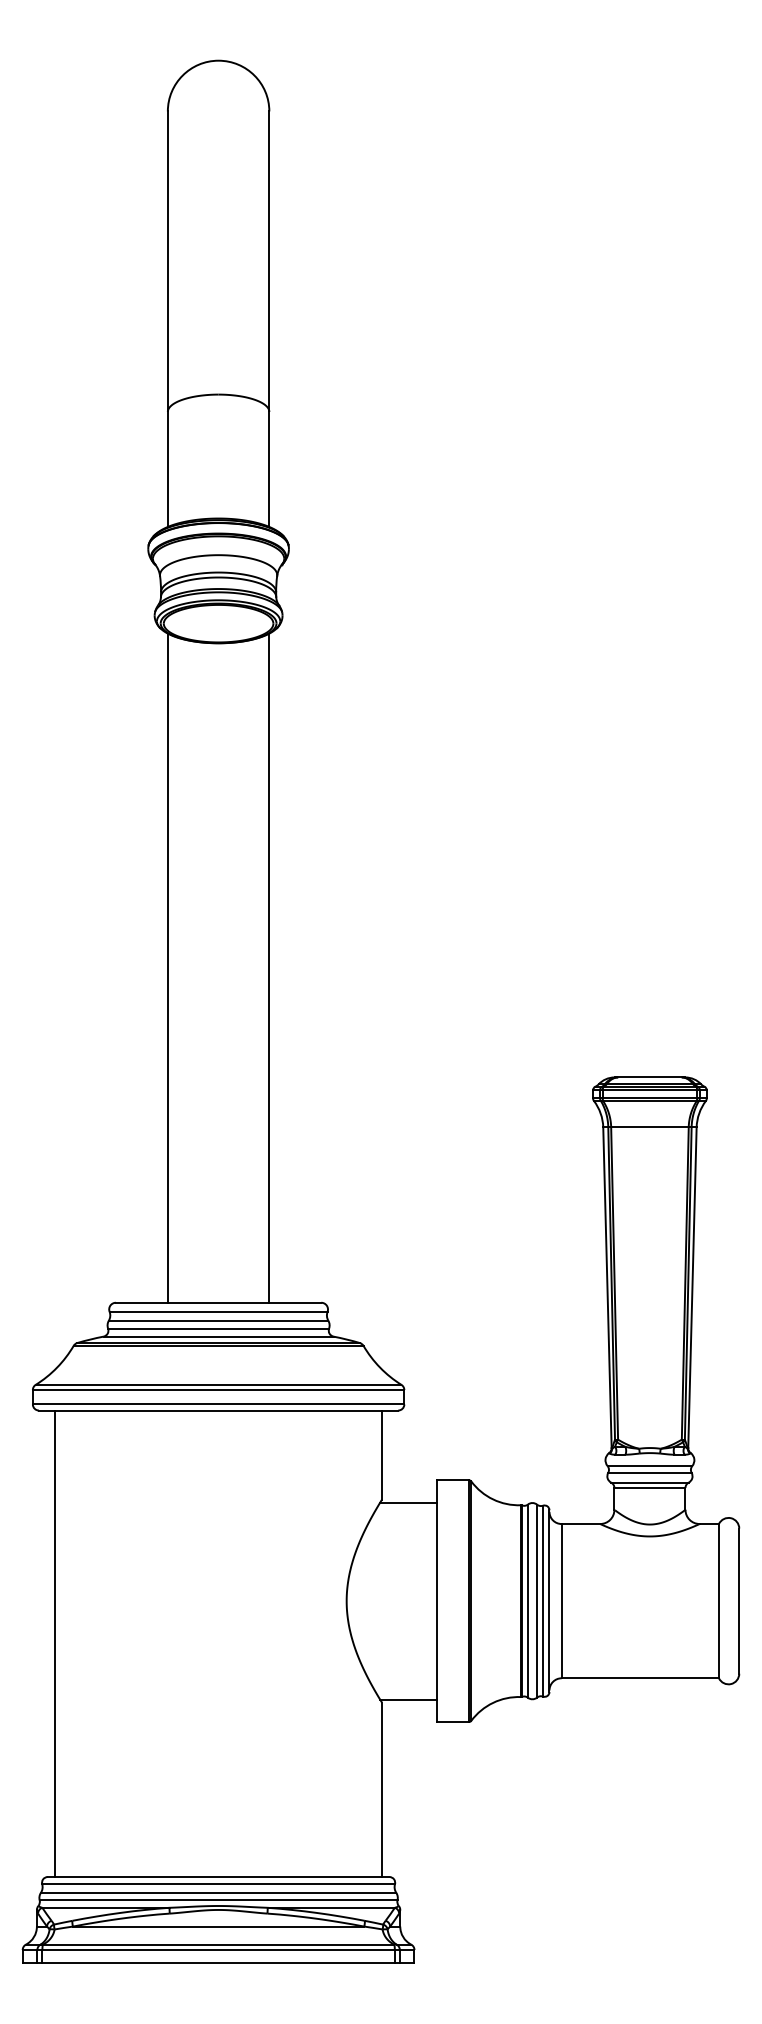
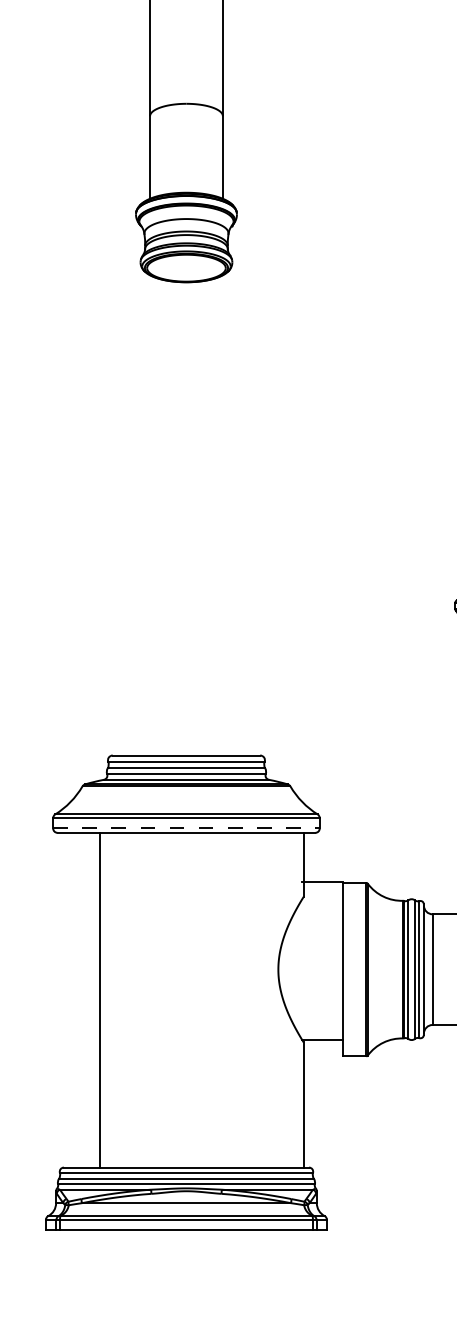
line: (167, 967) -> (149, 514), removed
line: (269, 967) -> (222, 514), removed
line: (218, 1404) -> (186, 828), solid -> dashed
line: (408, 1502) -> (322, 882), moved
line: (55, 1643) -> (100, 1000), moved

